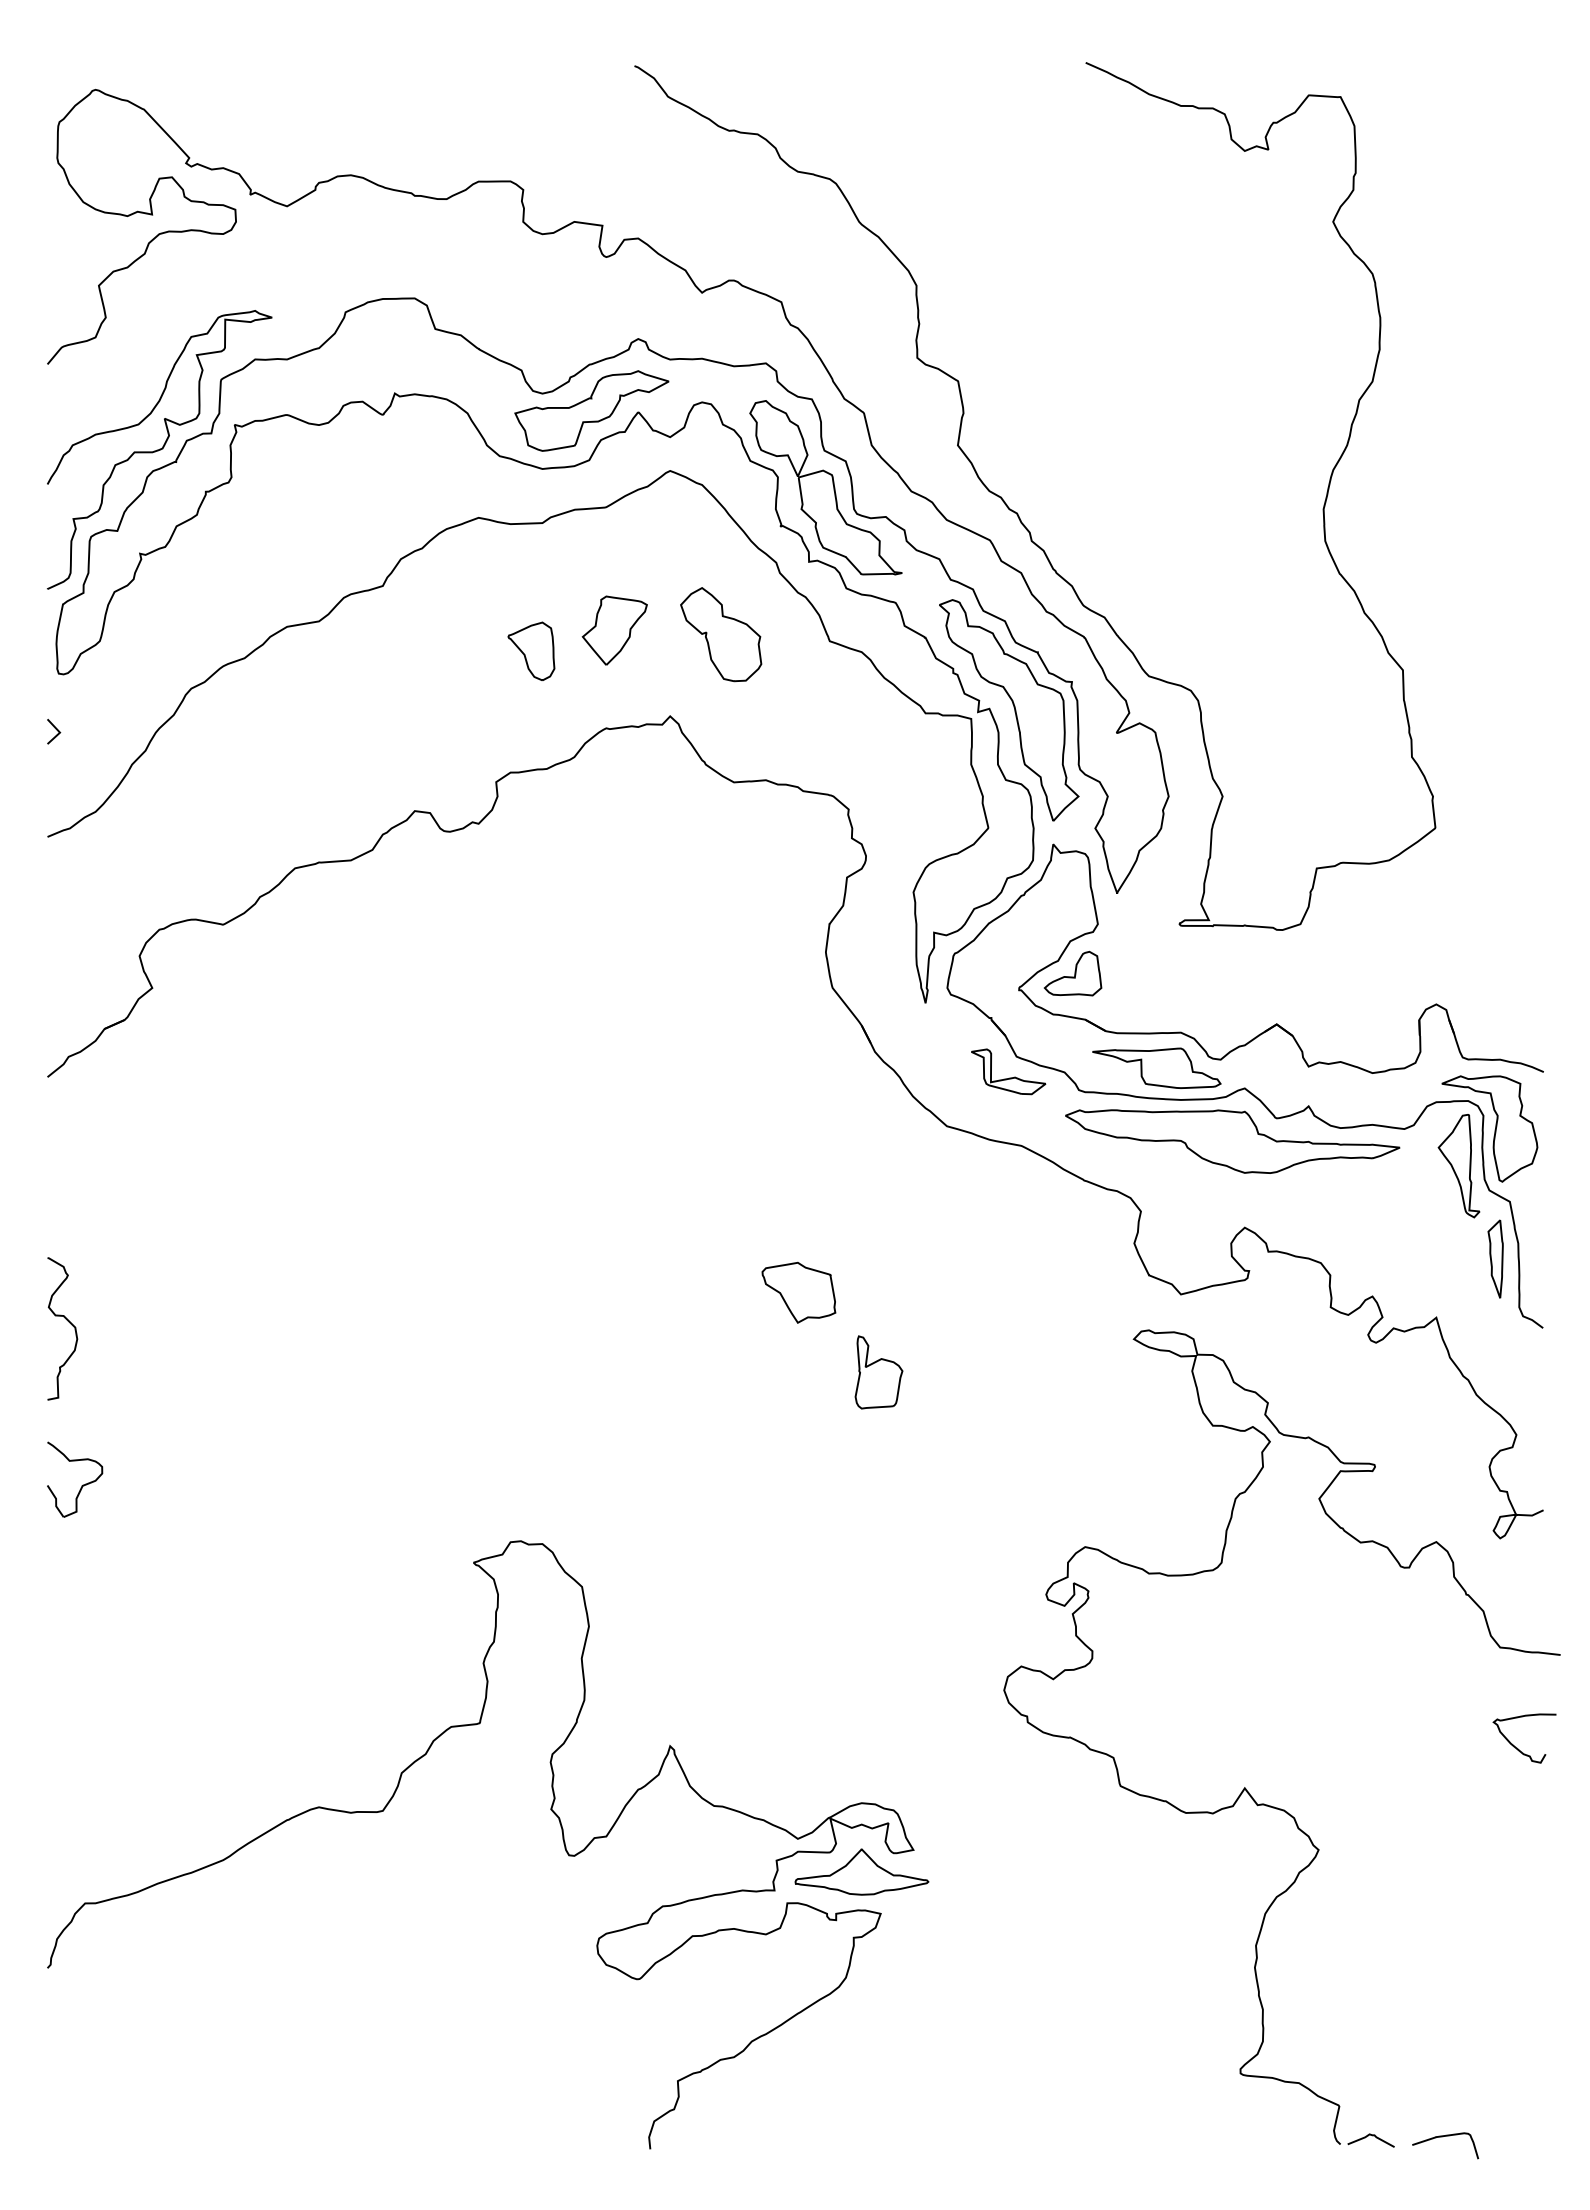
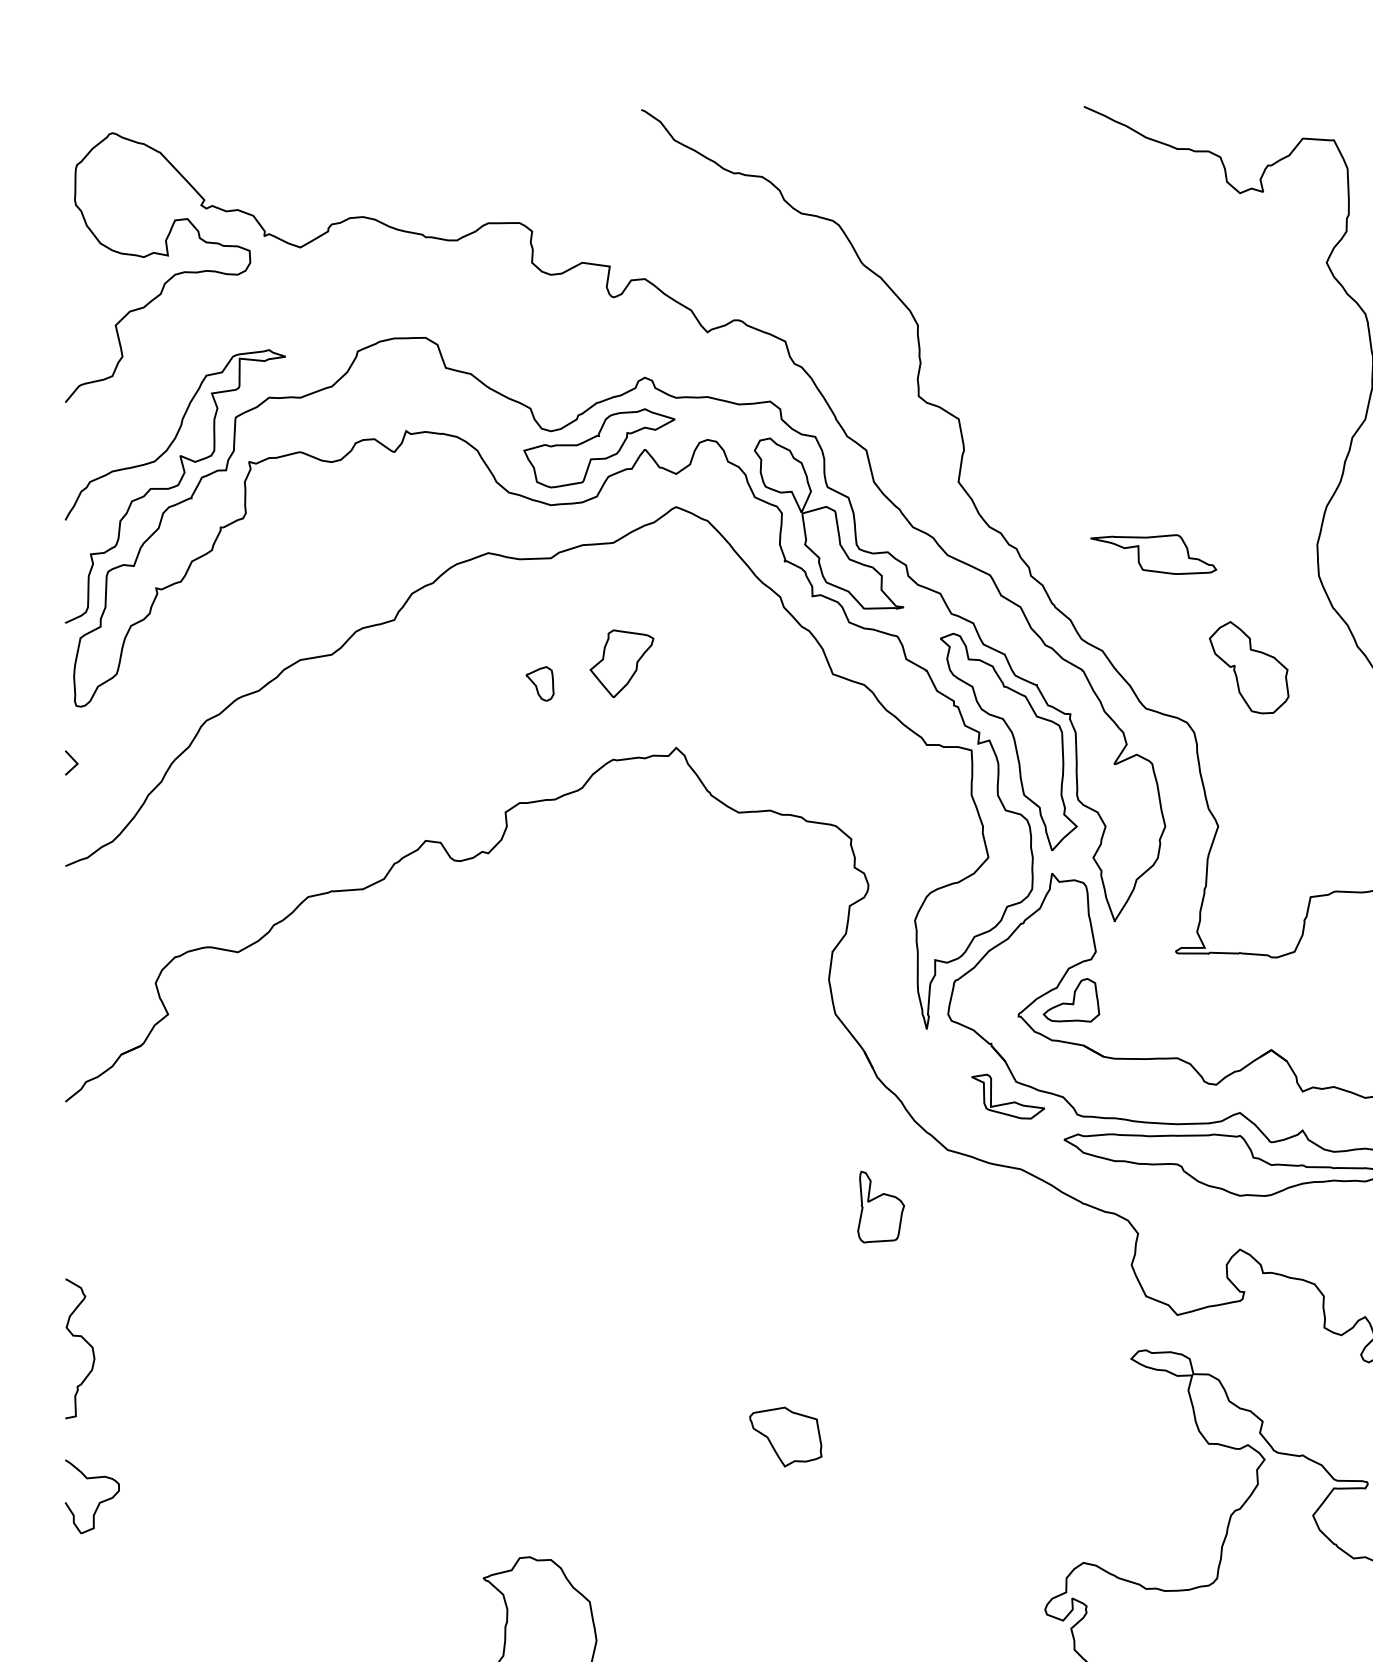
part: (721, 634) -> (1249, 667), moved
part: (531, 650) -> (540, 683), size x0.6
part: (1156, 1067) -> (1153, 553), moved
part: (798, 1292) -> (785, 1436), moved
part: (878, 1372) -> (880, 1207), moved

